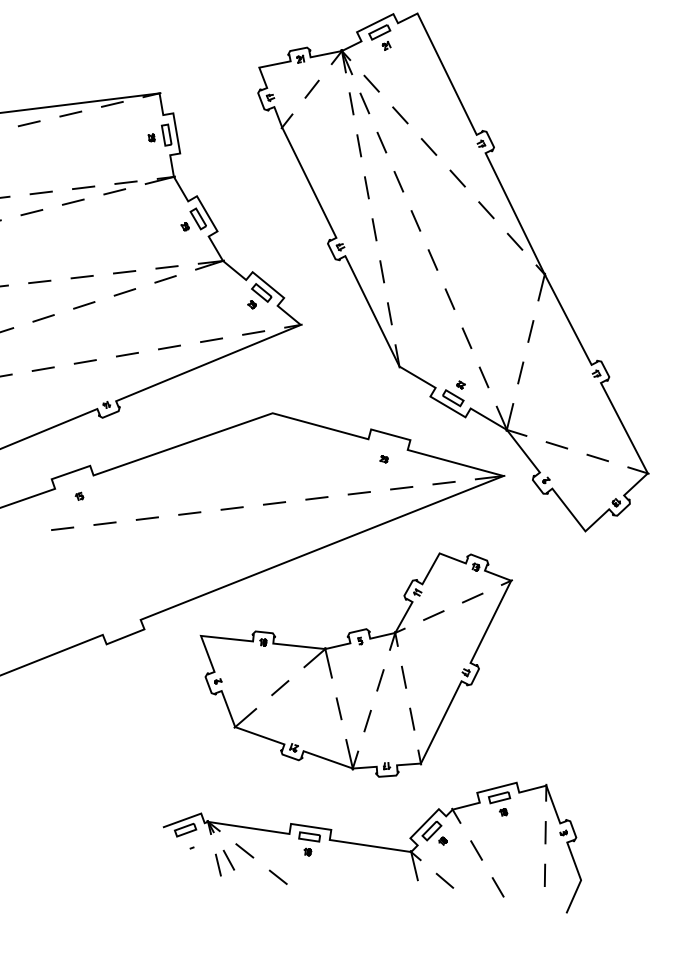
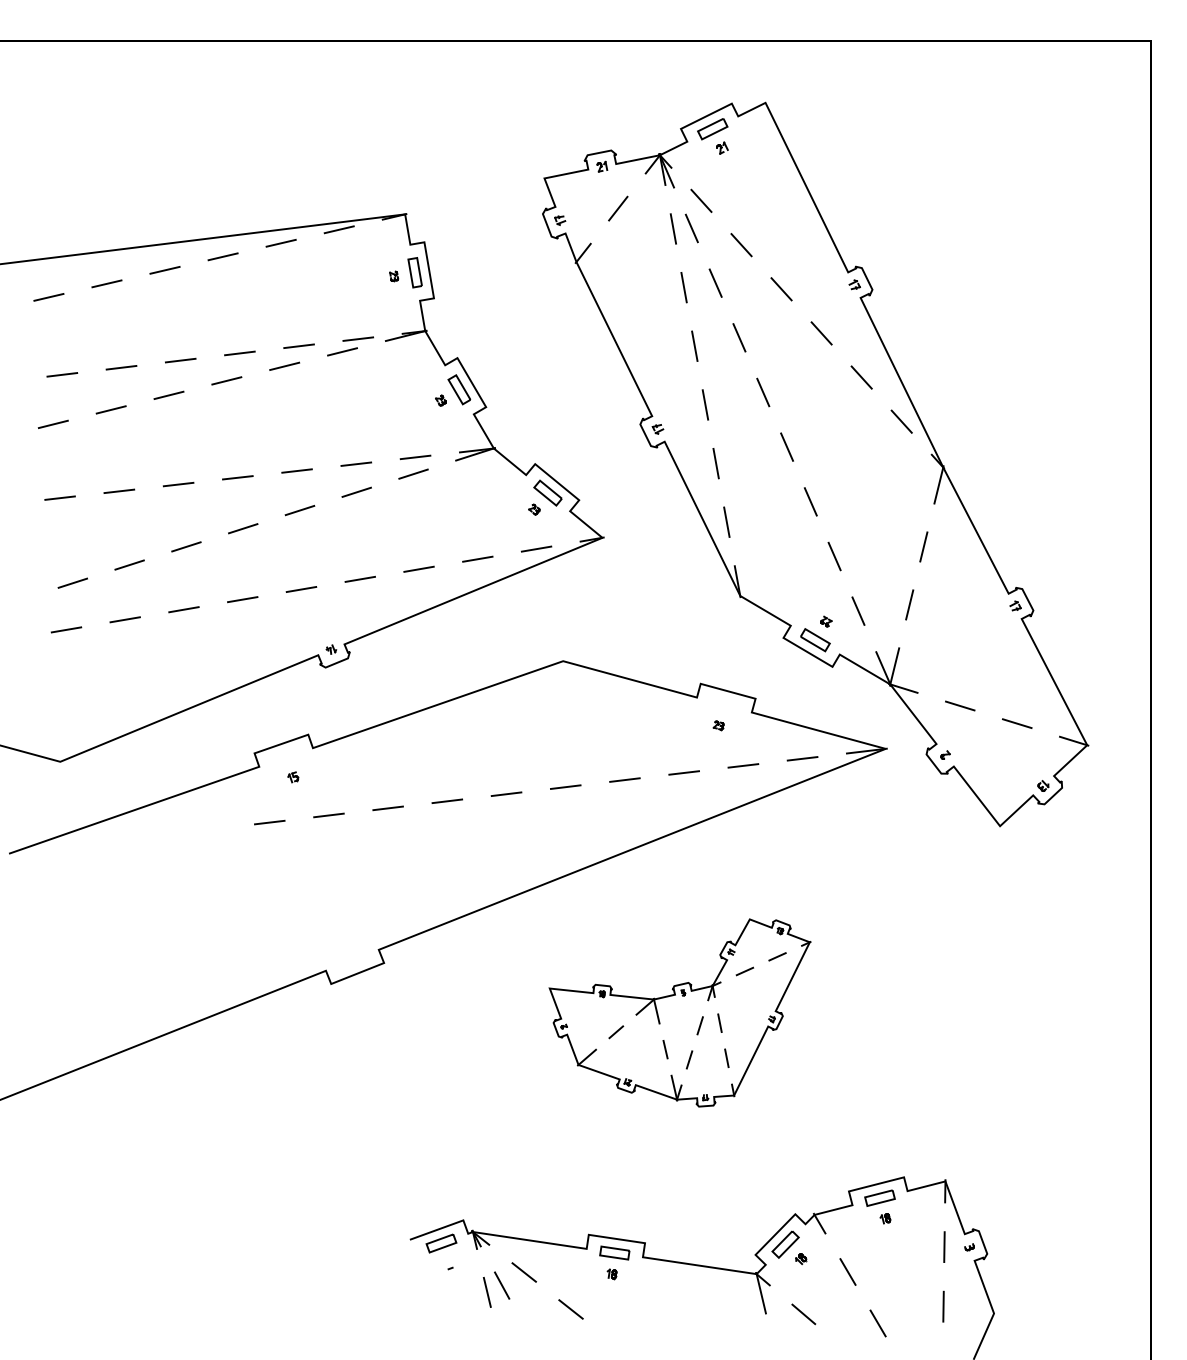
part: (355, 664) -> (679, 1012), size x0.6

